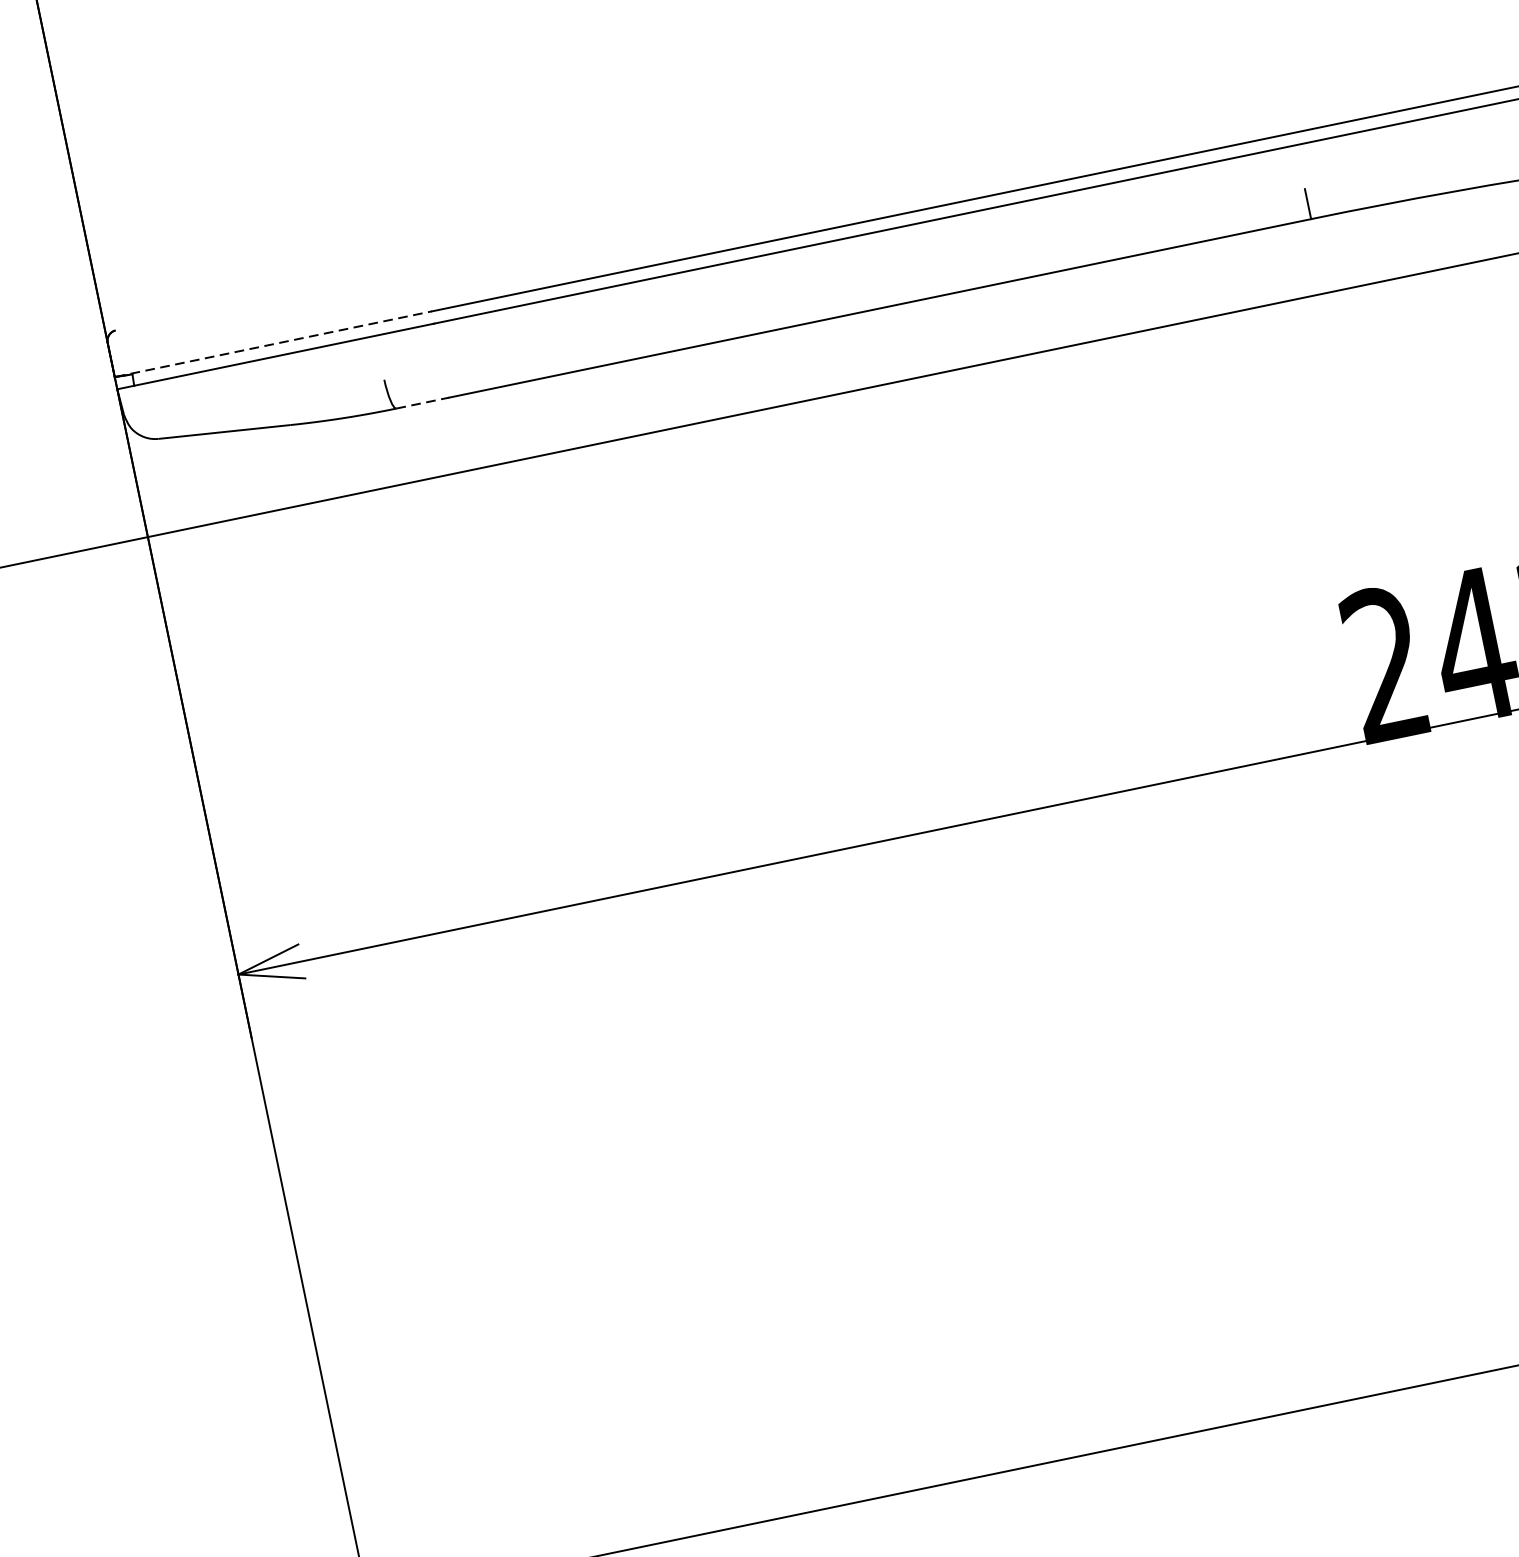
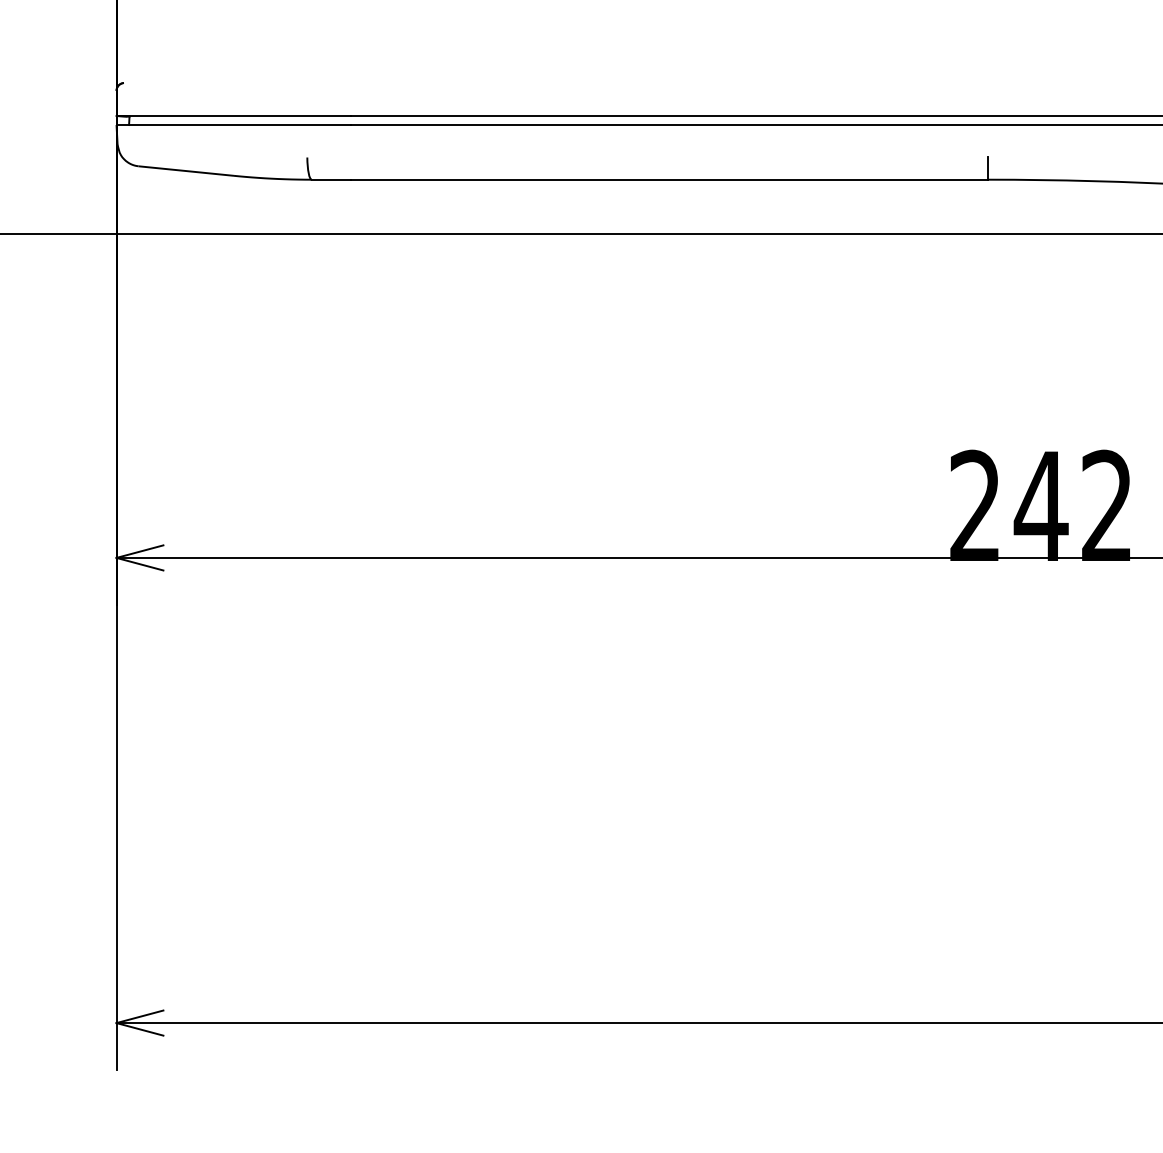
line: (274, 344) -> (234, 116), dashed -> solid
line: (423, 402) -> (331, 179), dashed -> solid

